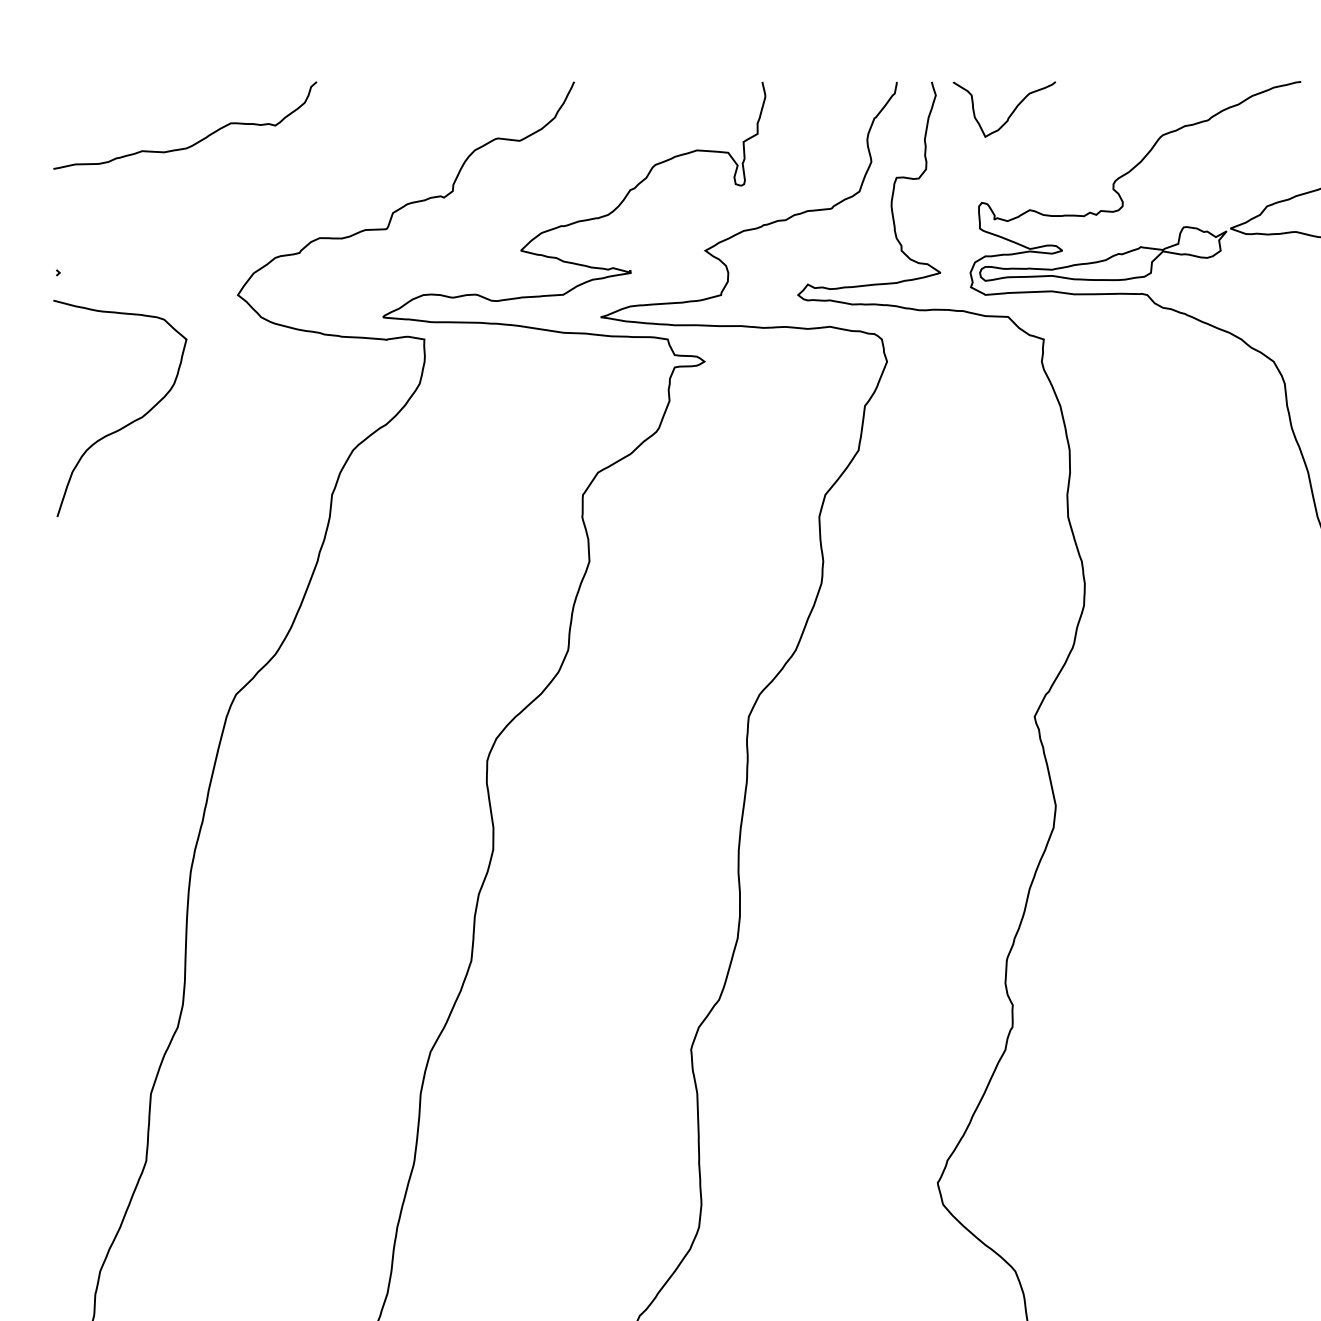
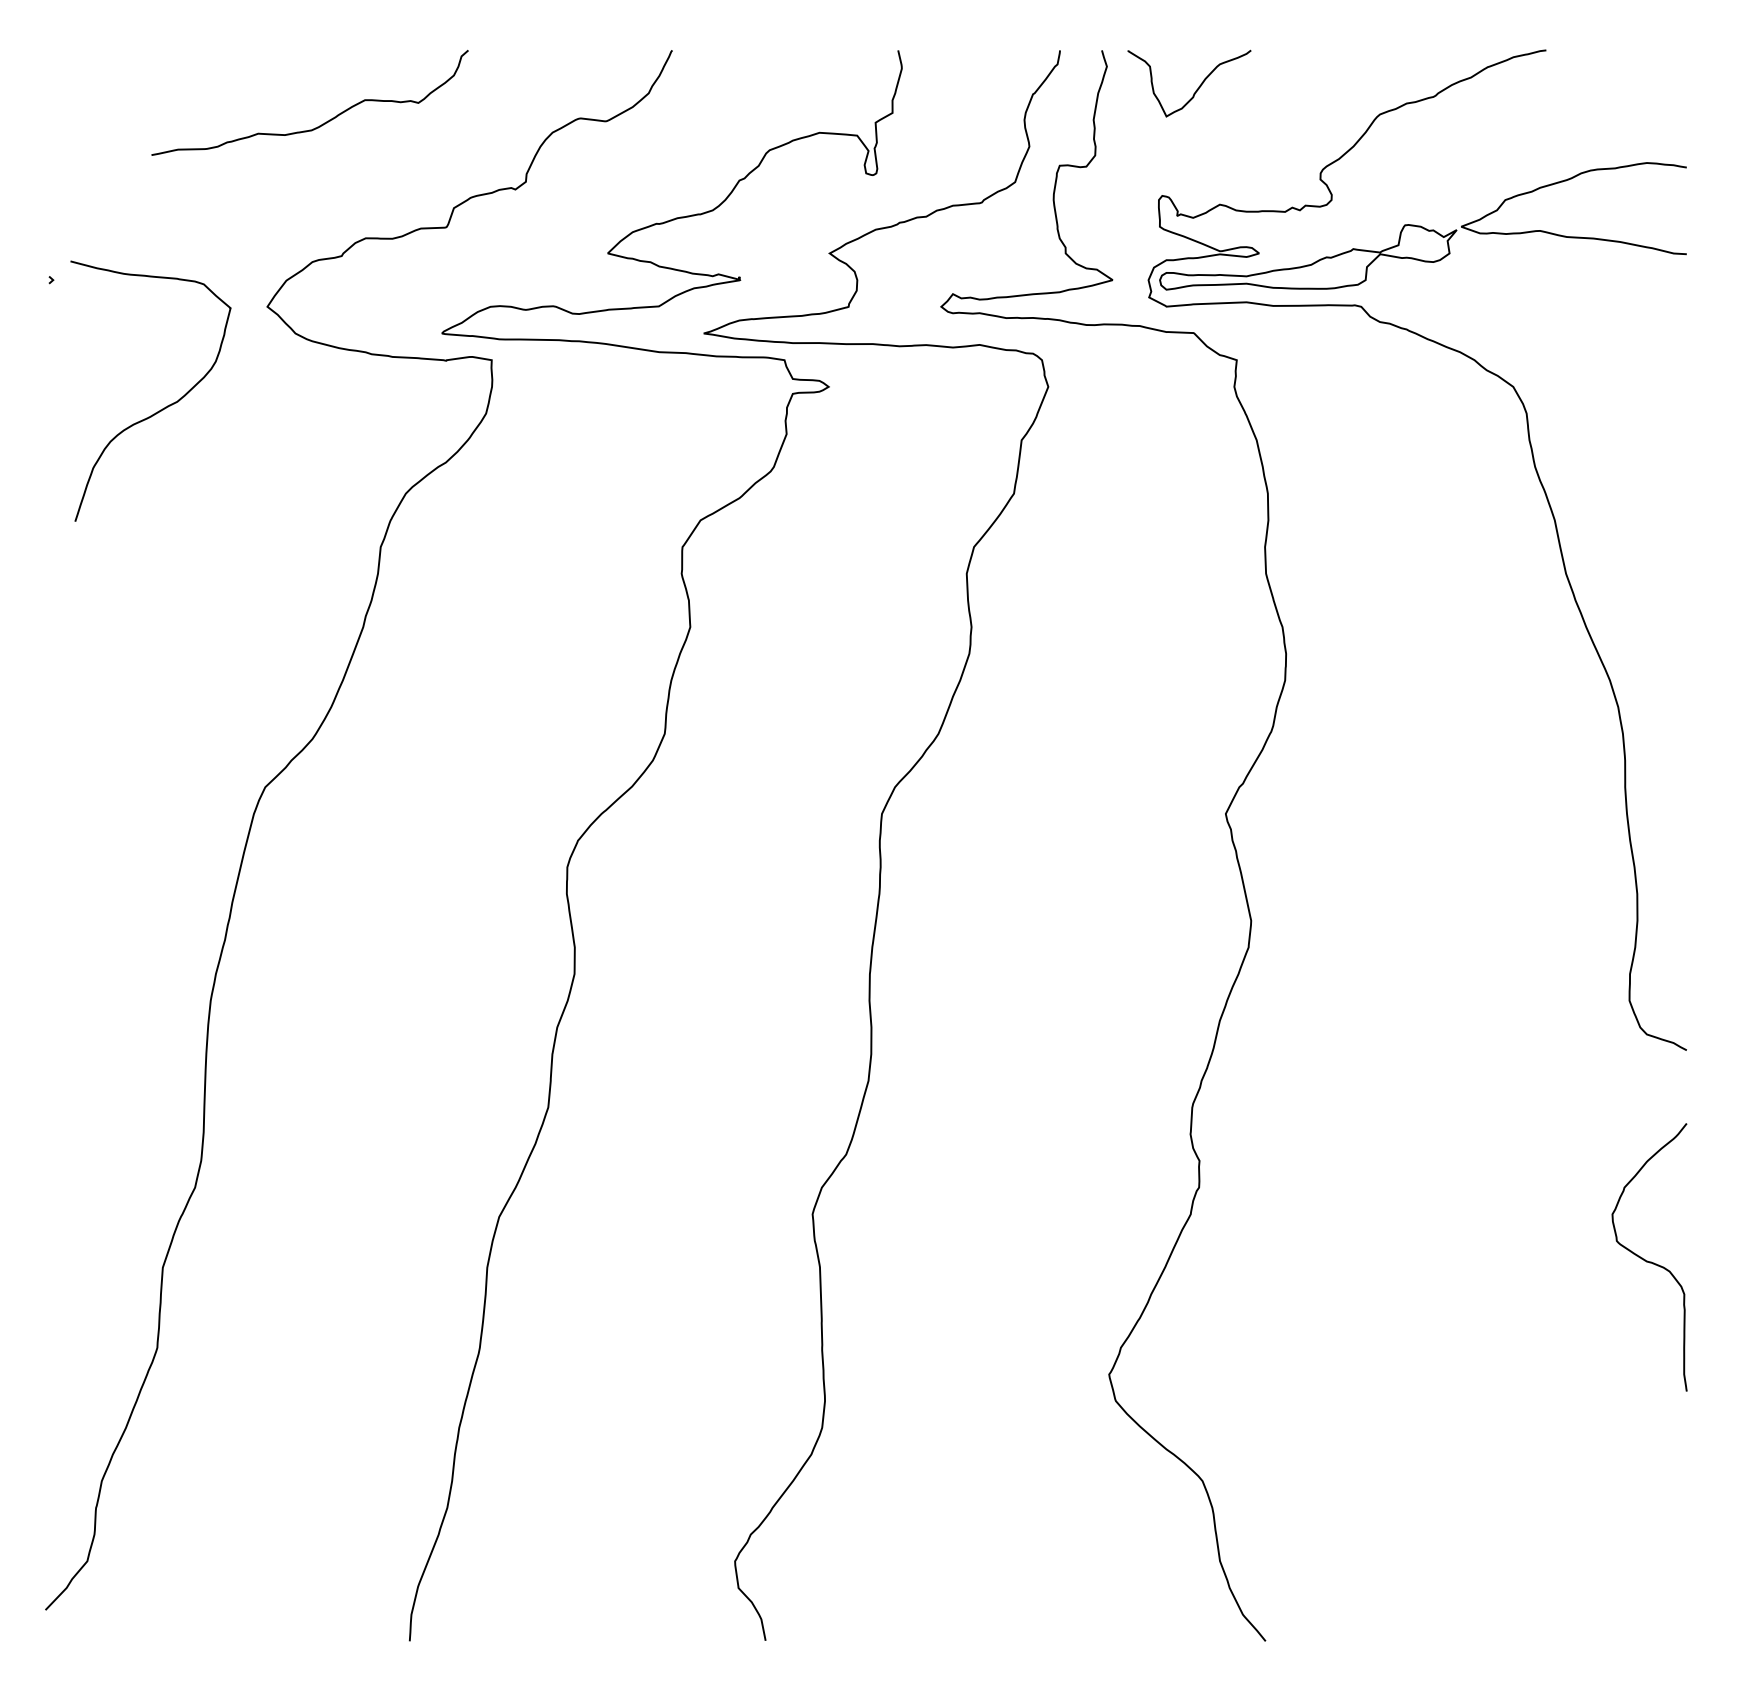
curve: (195, 142) -> (322, 123), moved
curve: (128, 423) -> (160, 409), moved

